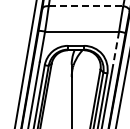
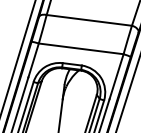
line: (86, 6) -> (89, 20), dashed -> solid
line: (115, 52) -> (116, 77), dashed -> solid

